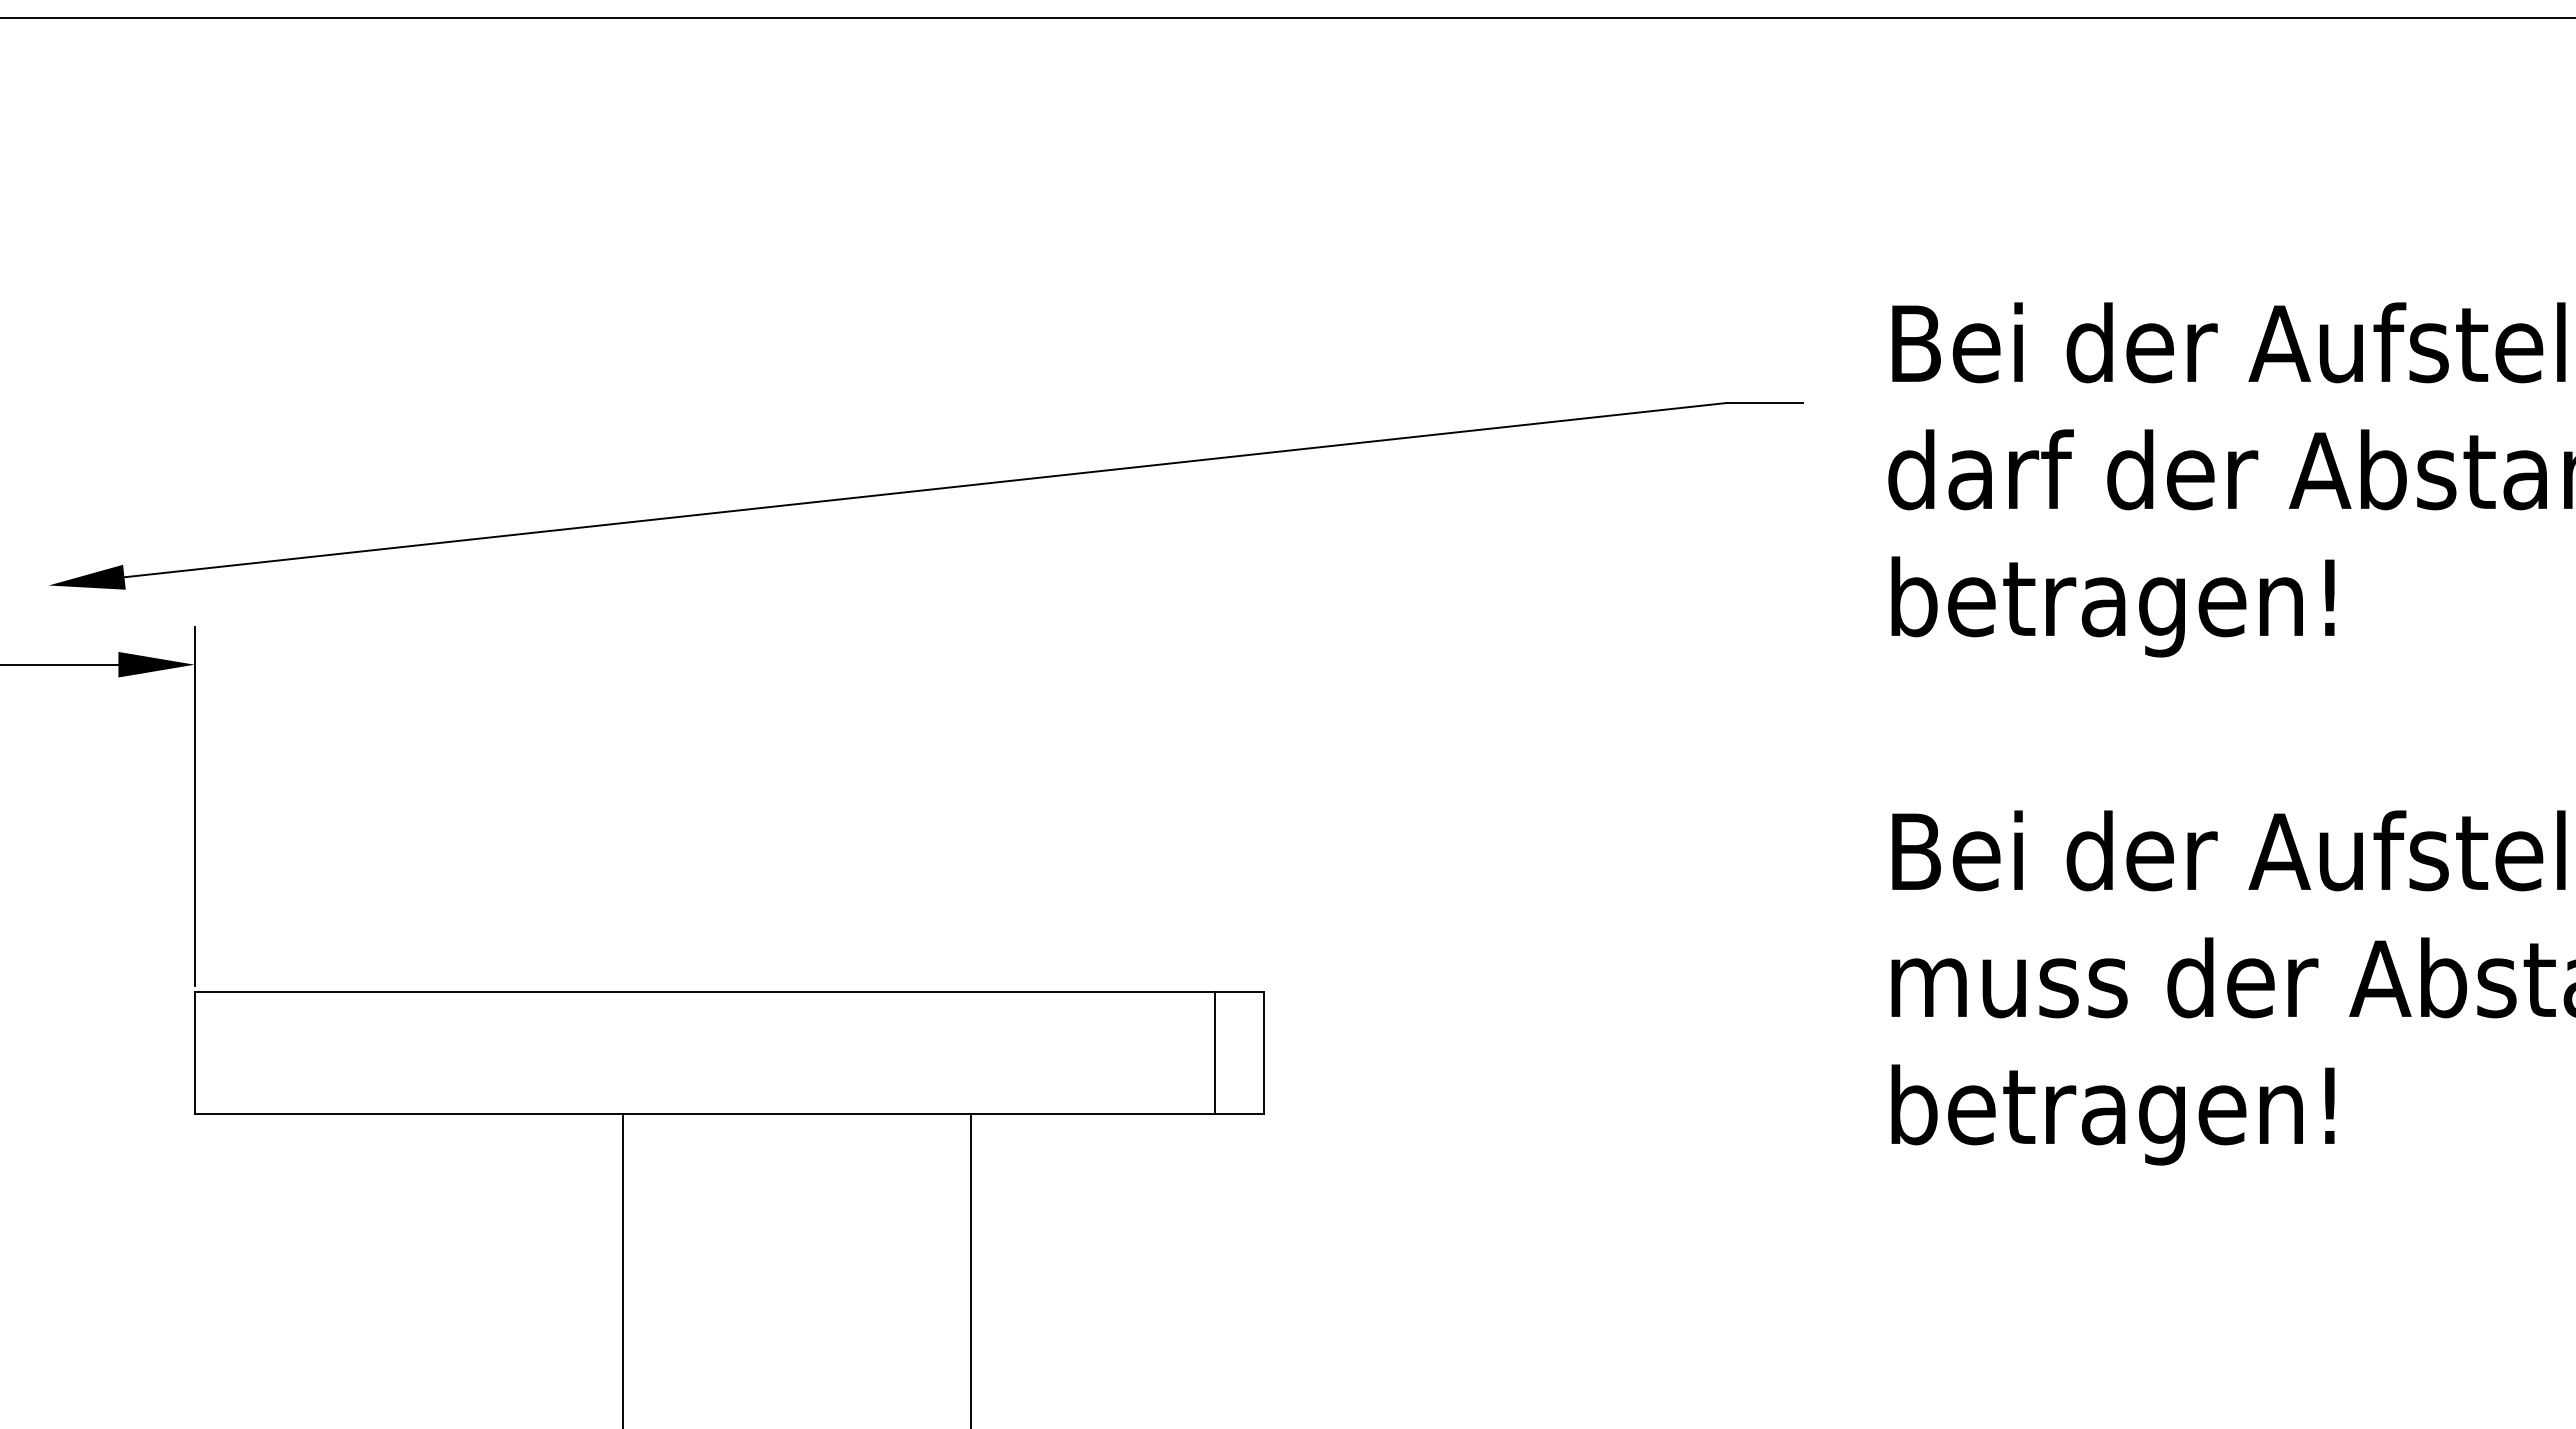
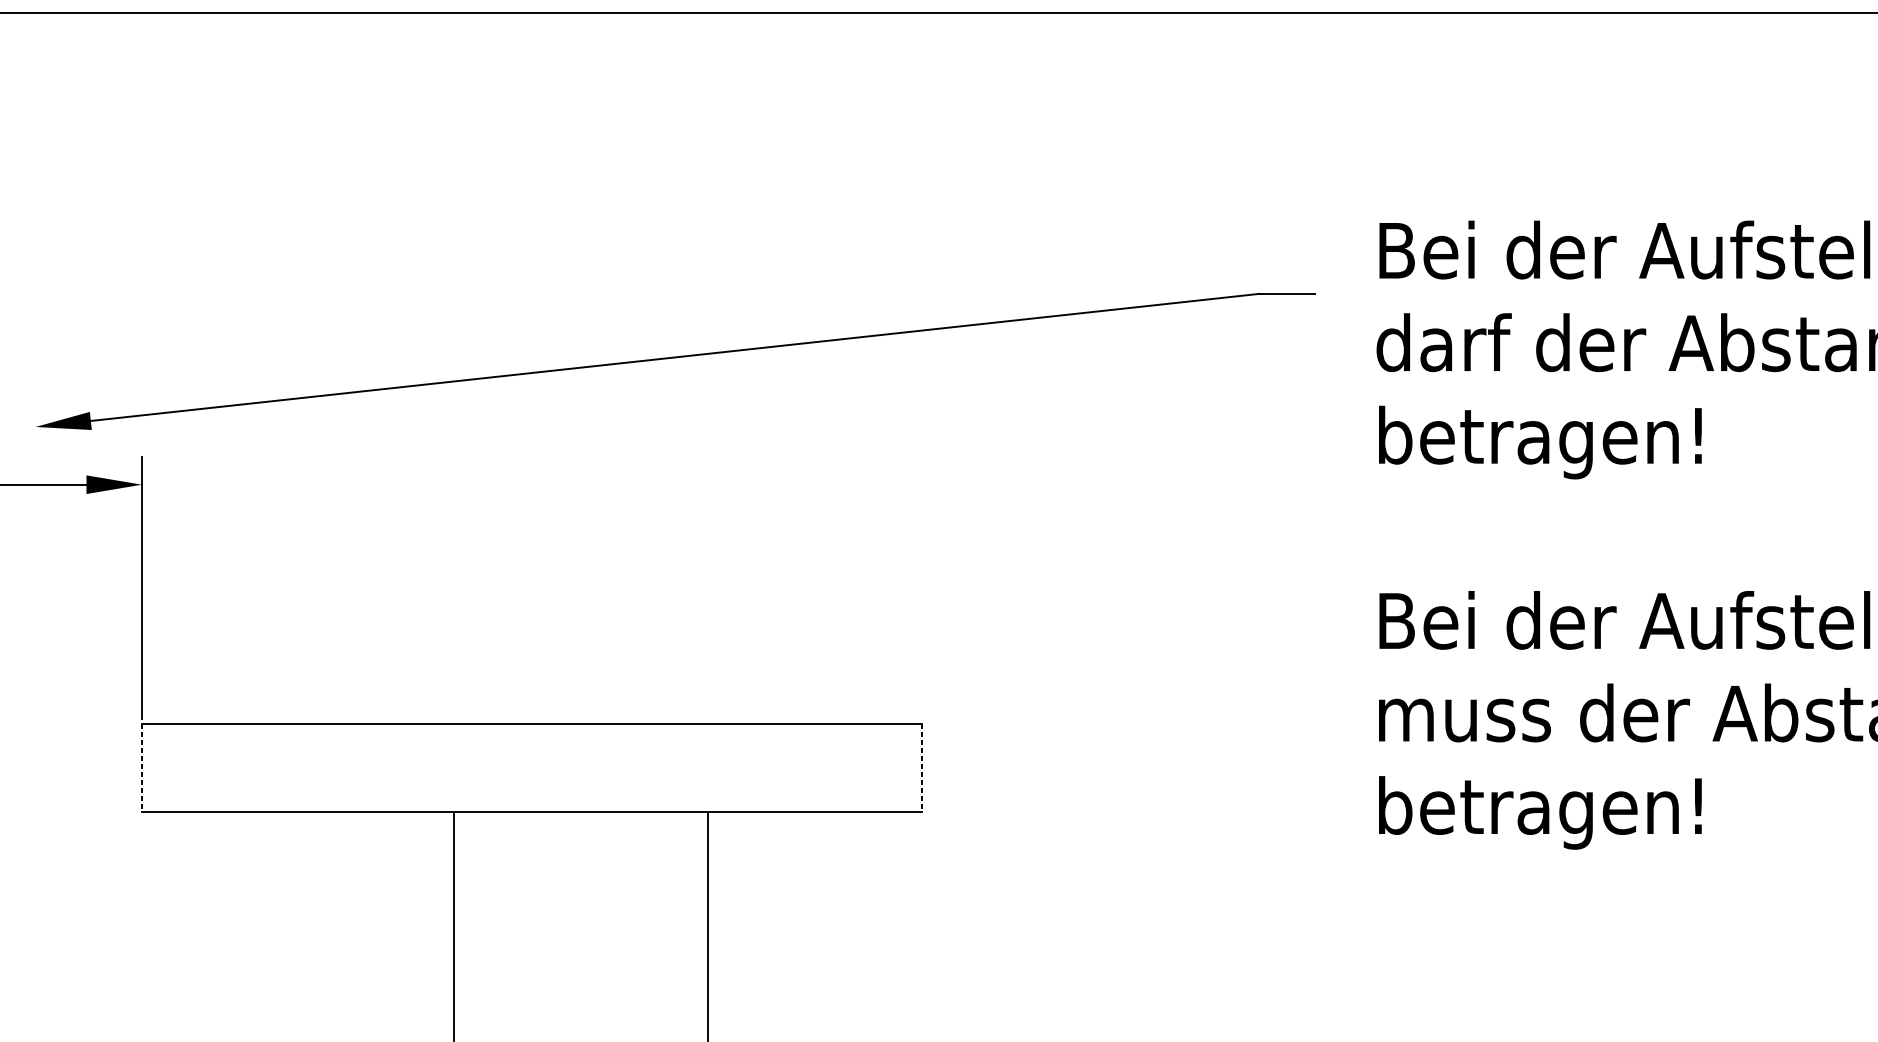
line: (194, 1053) -> (141, 768), solid -> dashed
line: (1215, 1053) -> (886, 768), removed
line: (1264, 1053) -> (921, 768), solid -> dashed

